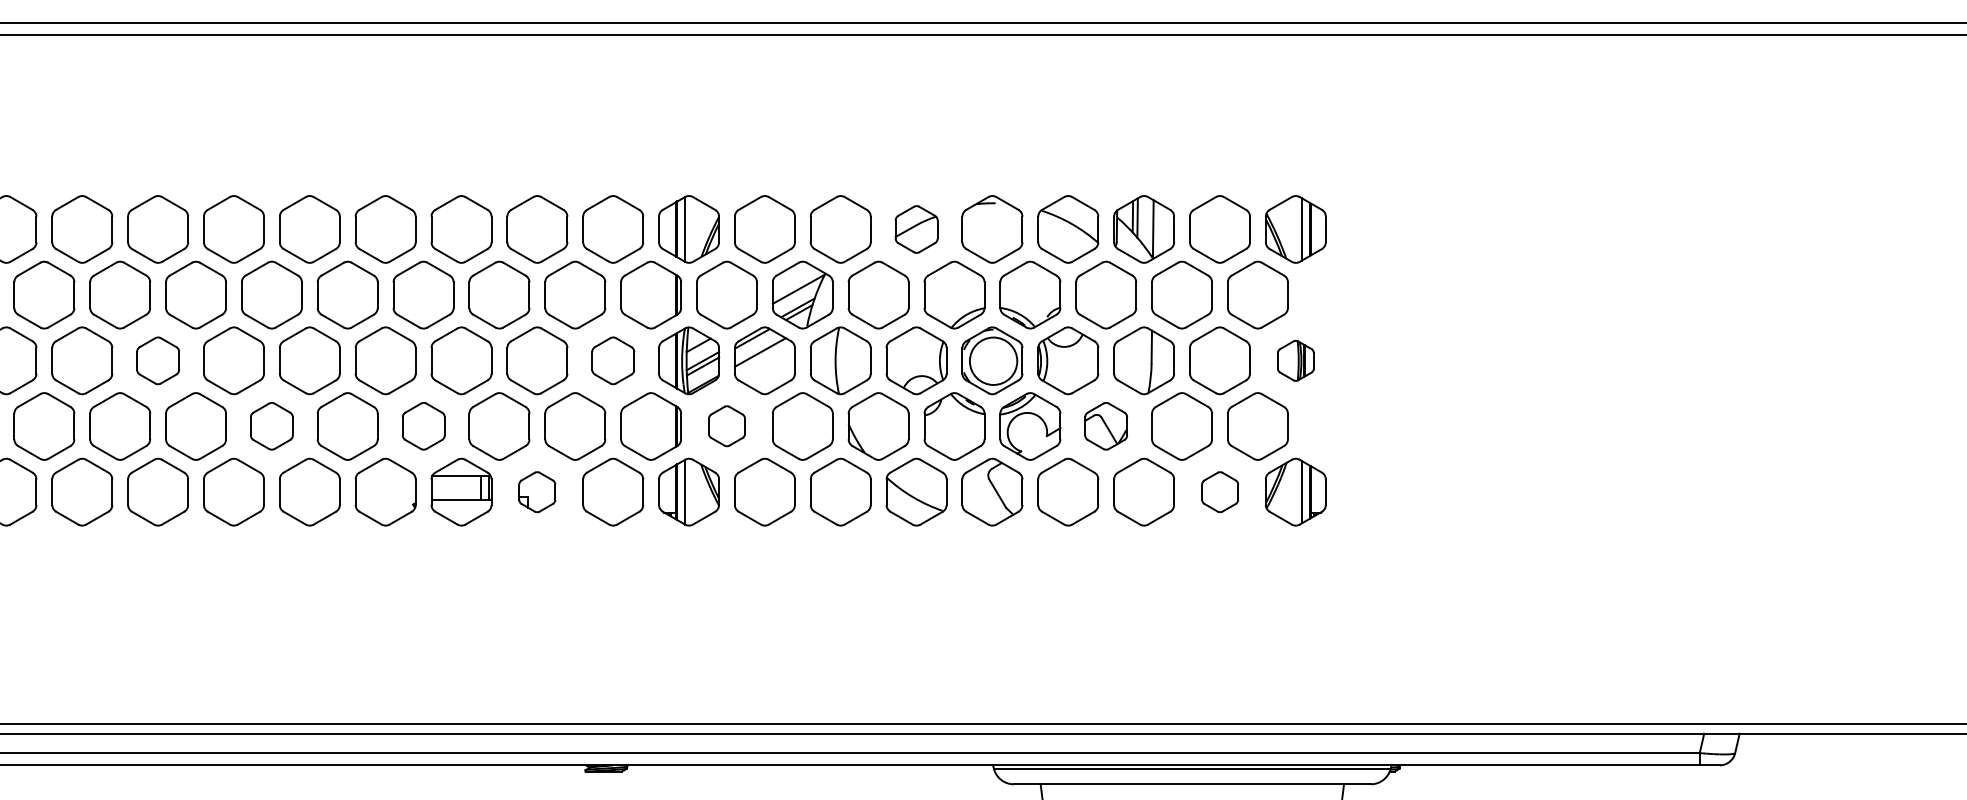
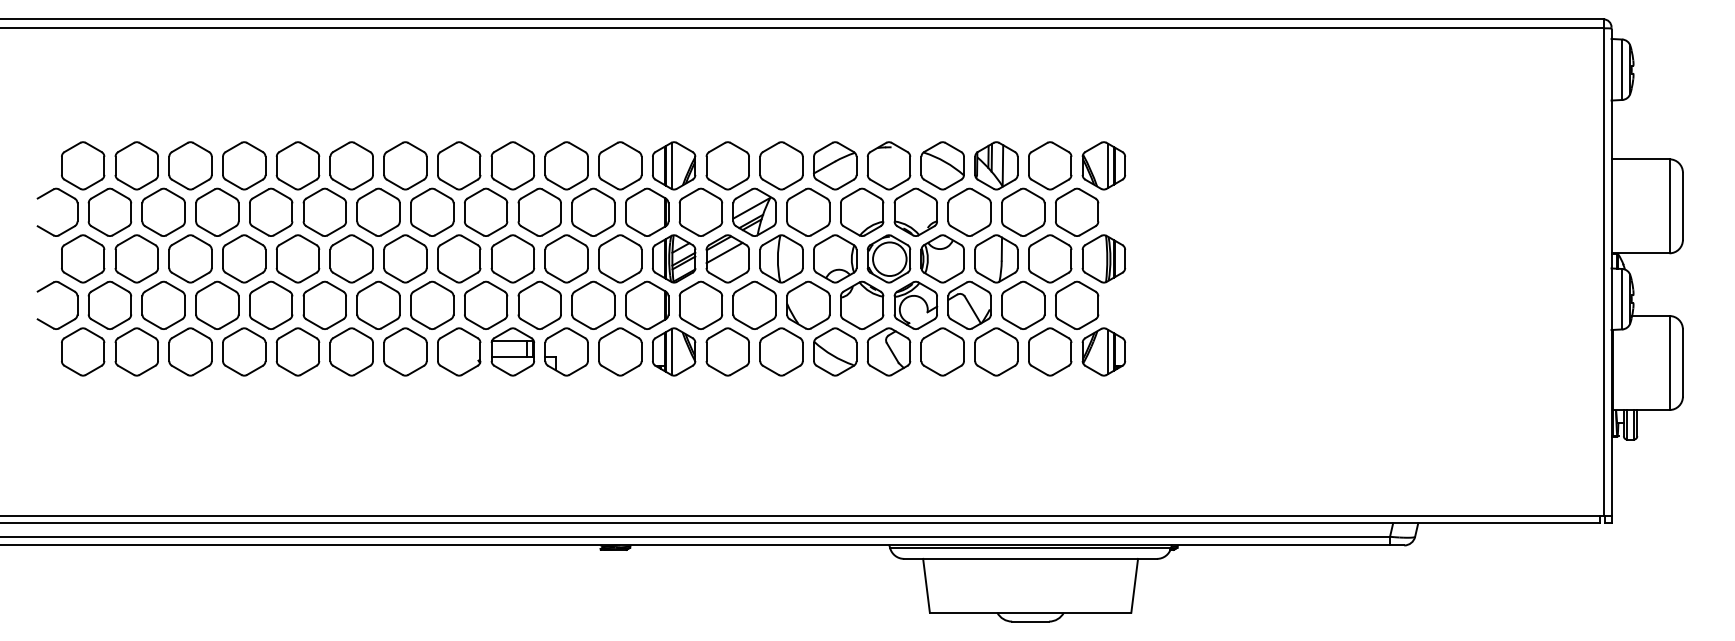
part: (916, 228) -> (835, 165), size x1.43
part: (157, 360) -> (297, 258), size x1.43
part: (613, 360) -> (620, 258), size x1.43
part: (1295, 360) -> (1103, 258), size x1.67
part: (271, 425) -> (378, 304), size x1.43
part: (424, 425) -> (486, 304), size x1.43
part: (726, 425) -> (700, 304), size x1.67
part: (1106, 425) -> (969, 304), size x1.43
part: (537, 491) -> (566, 351), size x1.67
part: (1220, 491) -> (1050, 351), size x1.67

